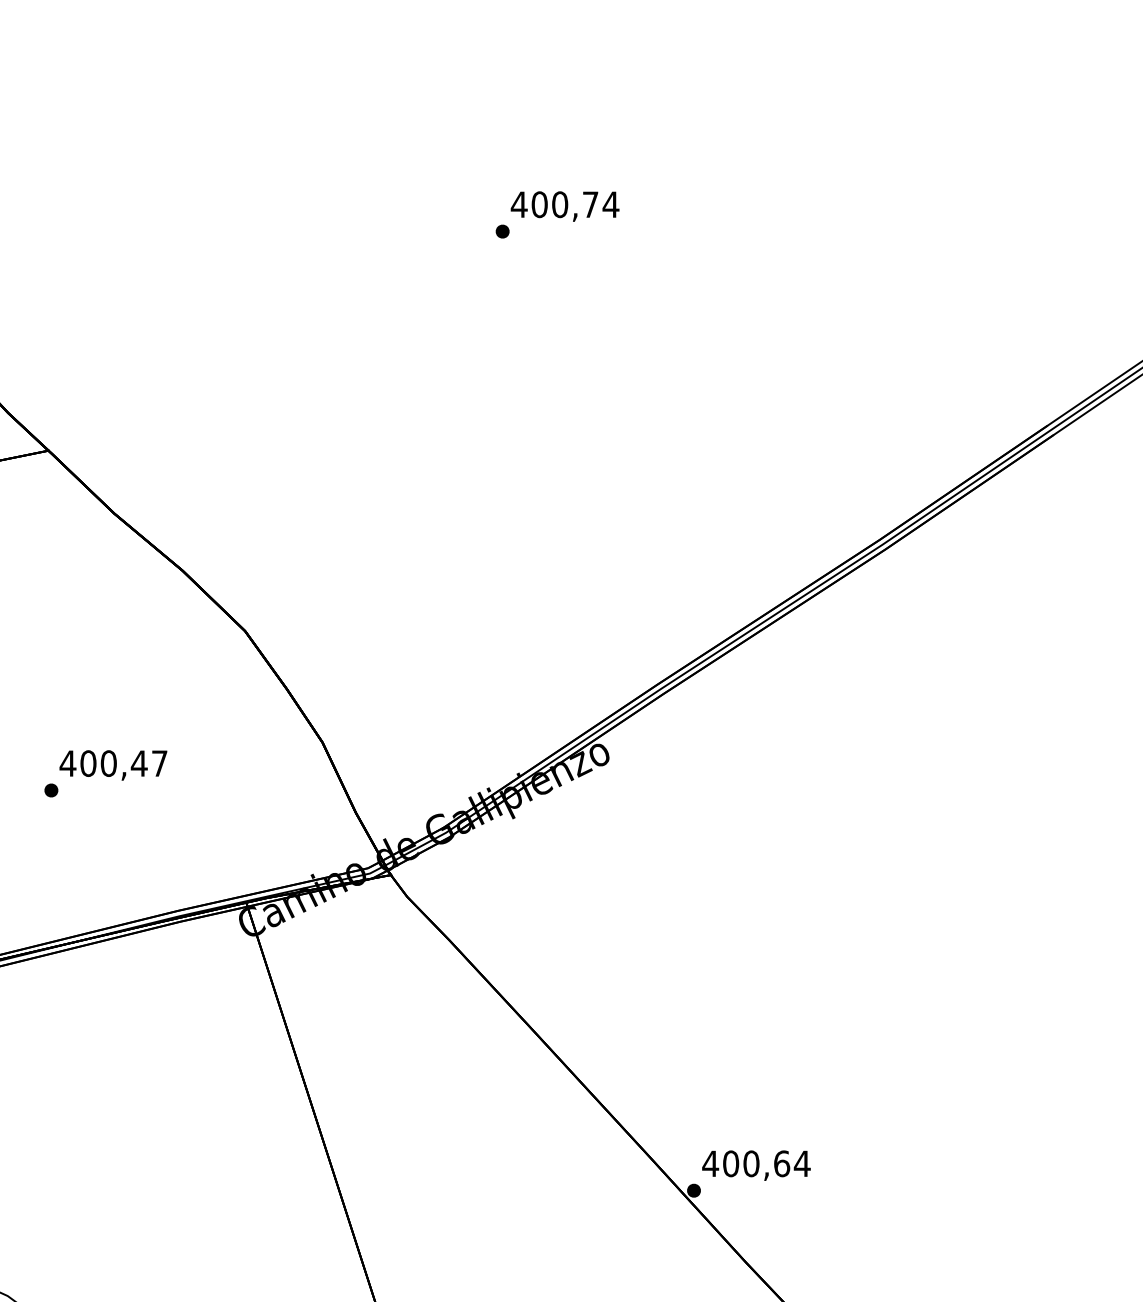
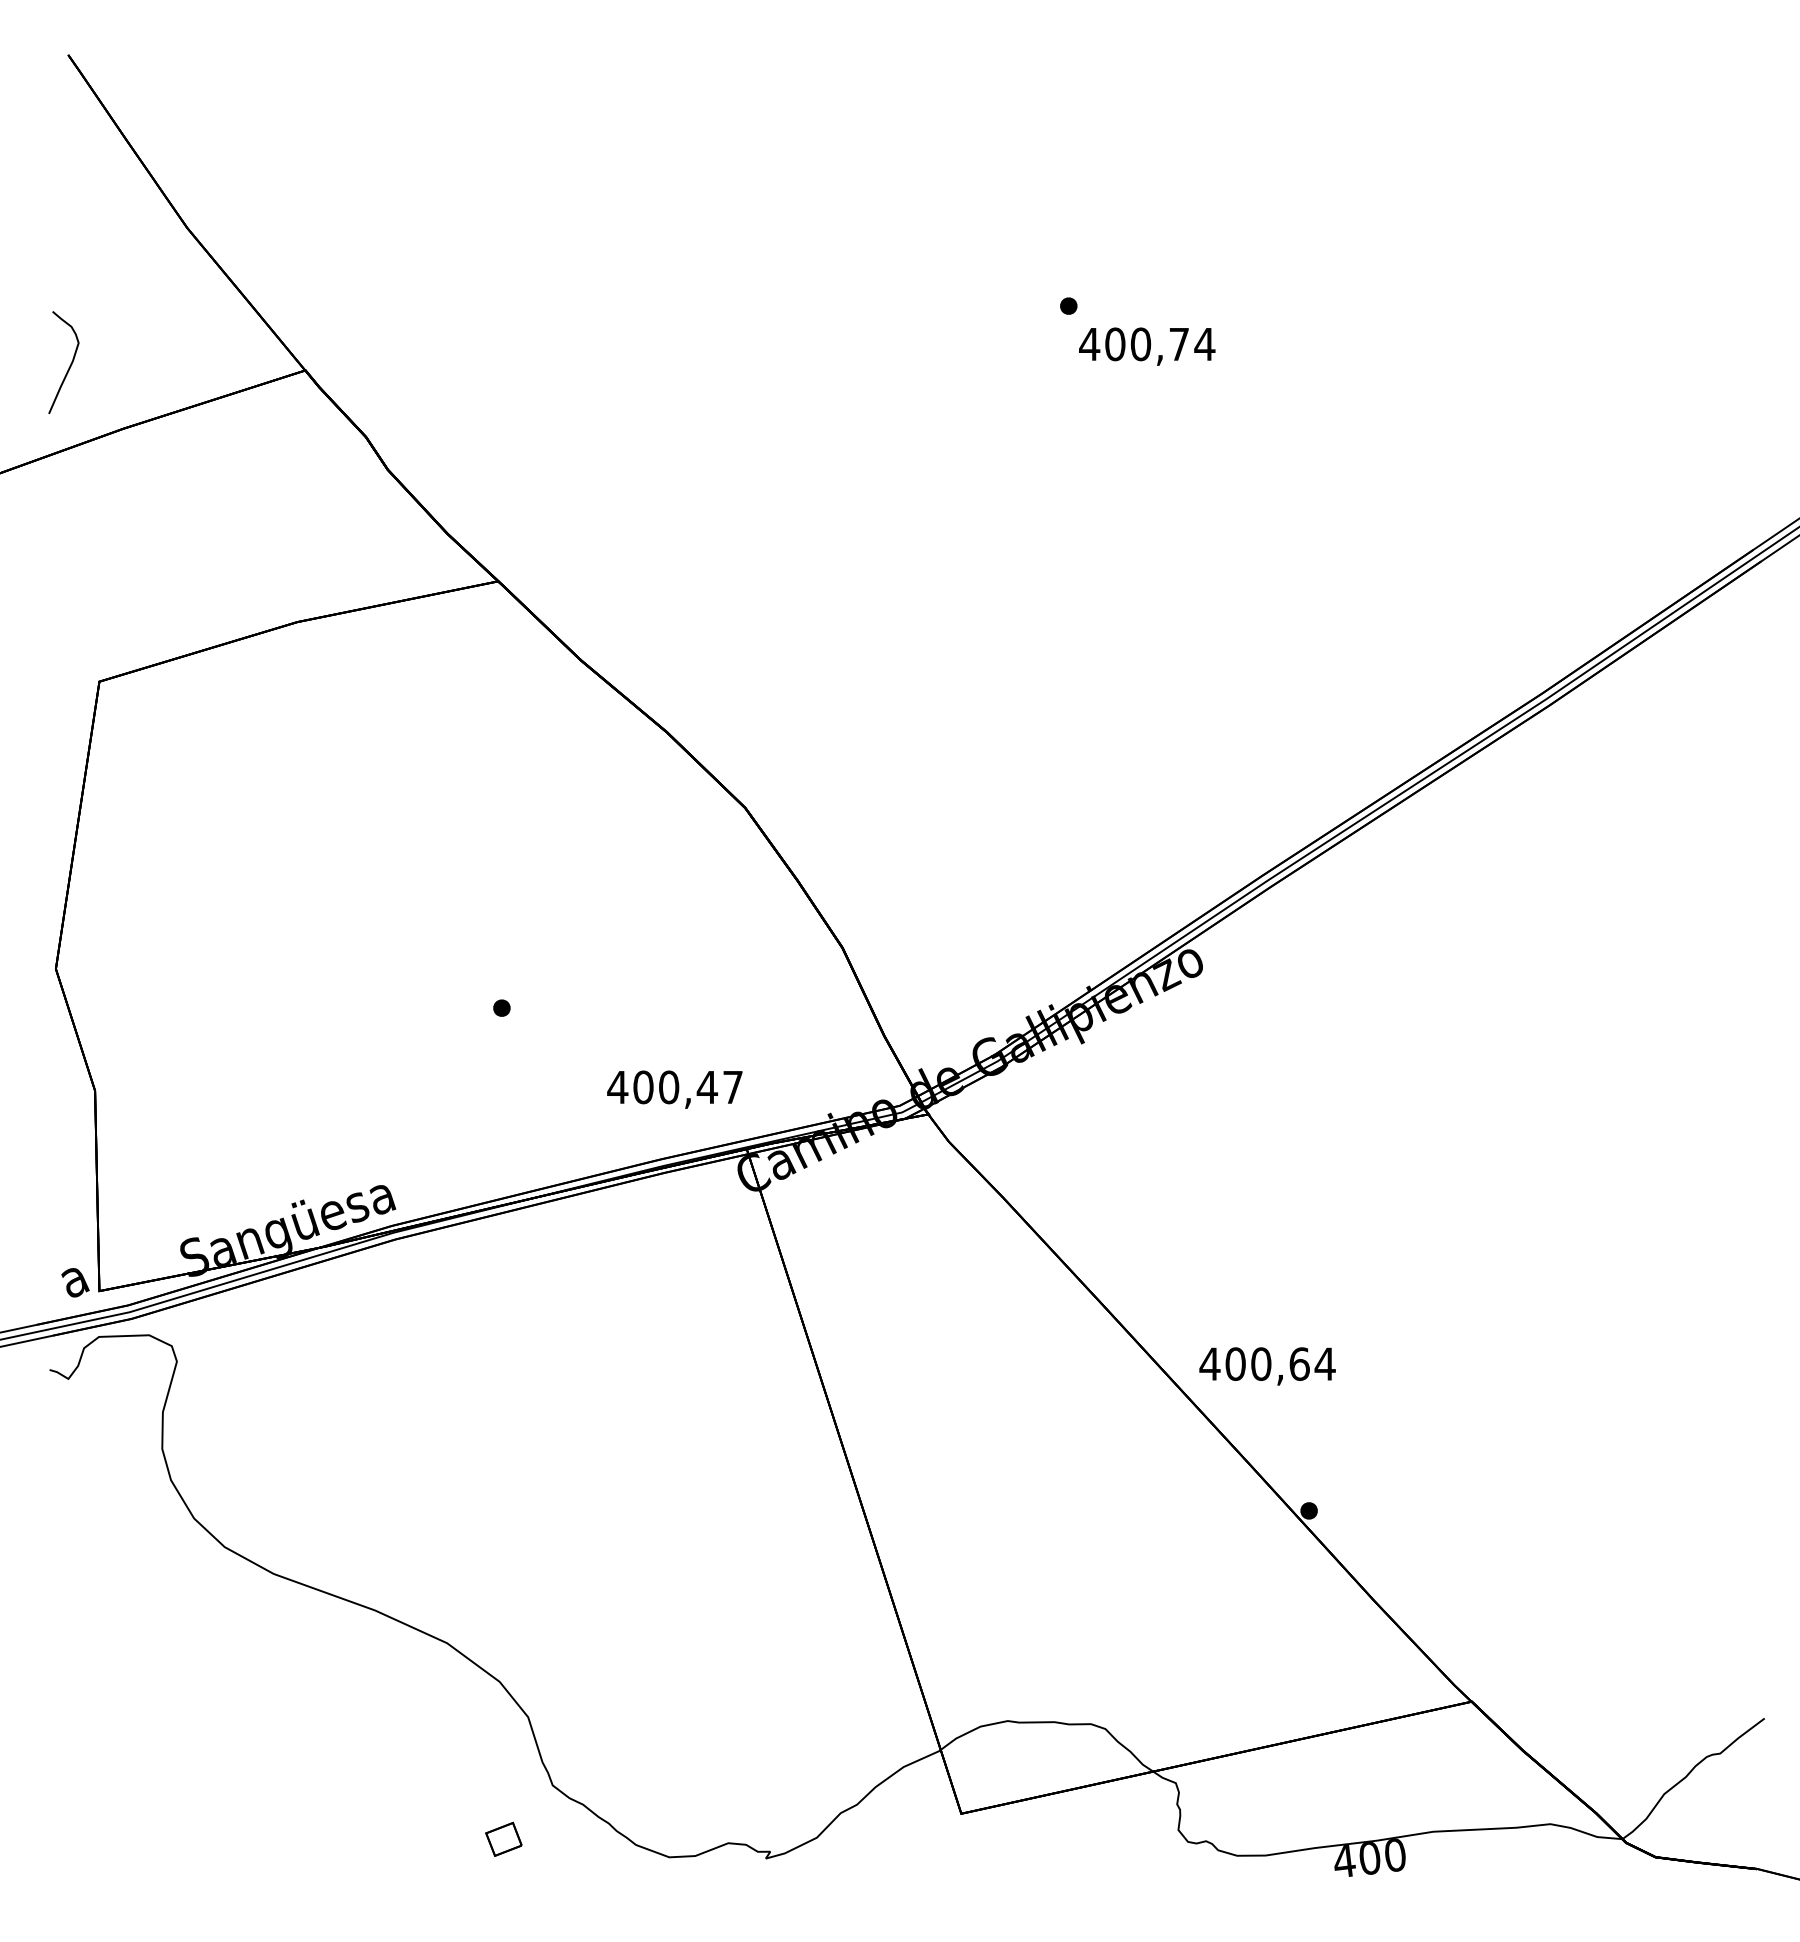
text: (565, 206) -> (1147, 346), moved
text: (113, 765) -> (674, 1089), moved
text: (756, 1165) -> (1267, 1366), moved

